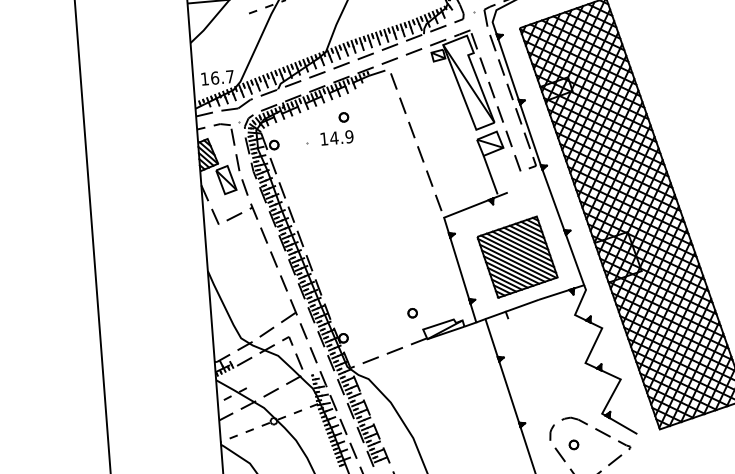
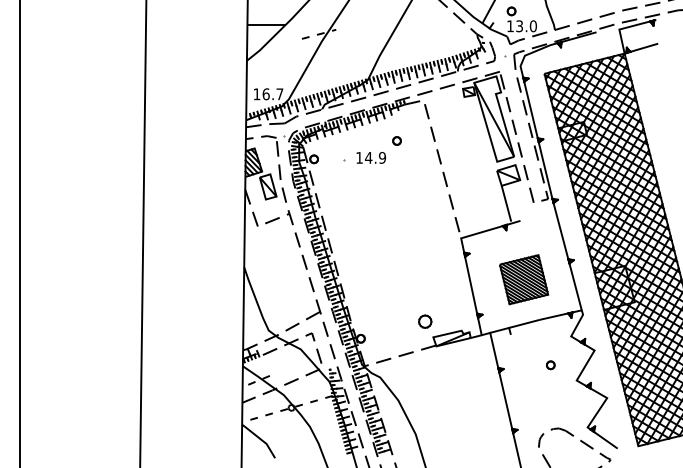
part: (343, 116) -> (396, 140), moved
part: (516, 256) -> (523, 279), size x0.7
part: (411, 312) -> (424, 321), size x1.6
part: (573, 445) -> (550, 365), moved

